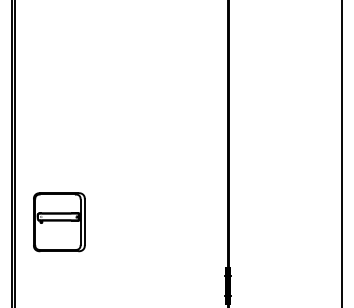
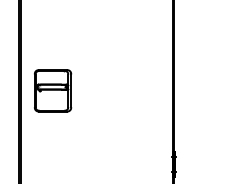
part: (59, 222) -> (53, 91), moved

